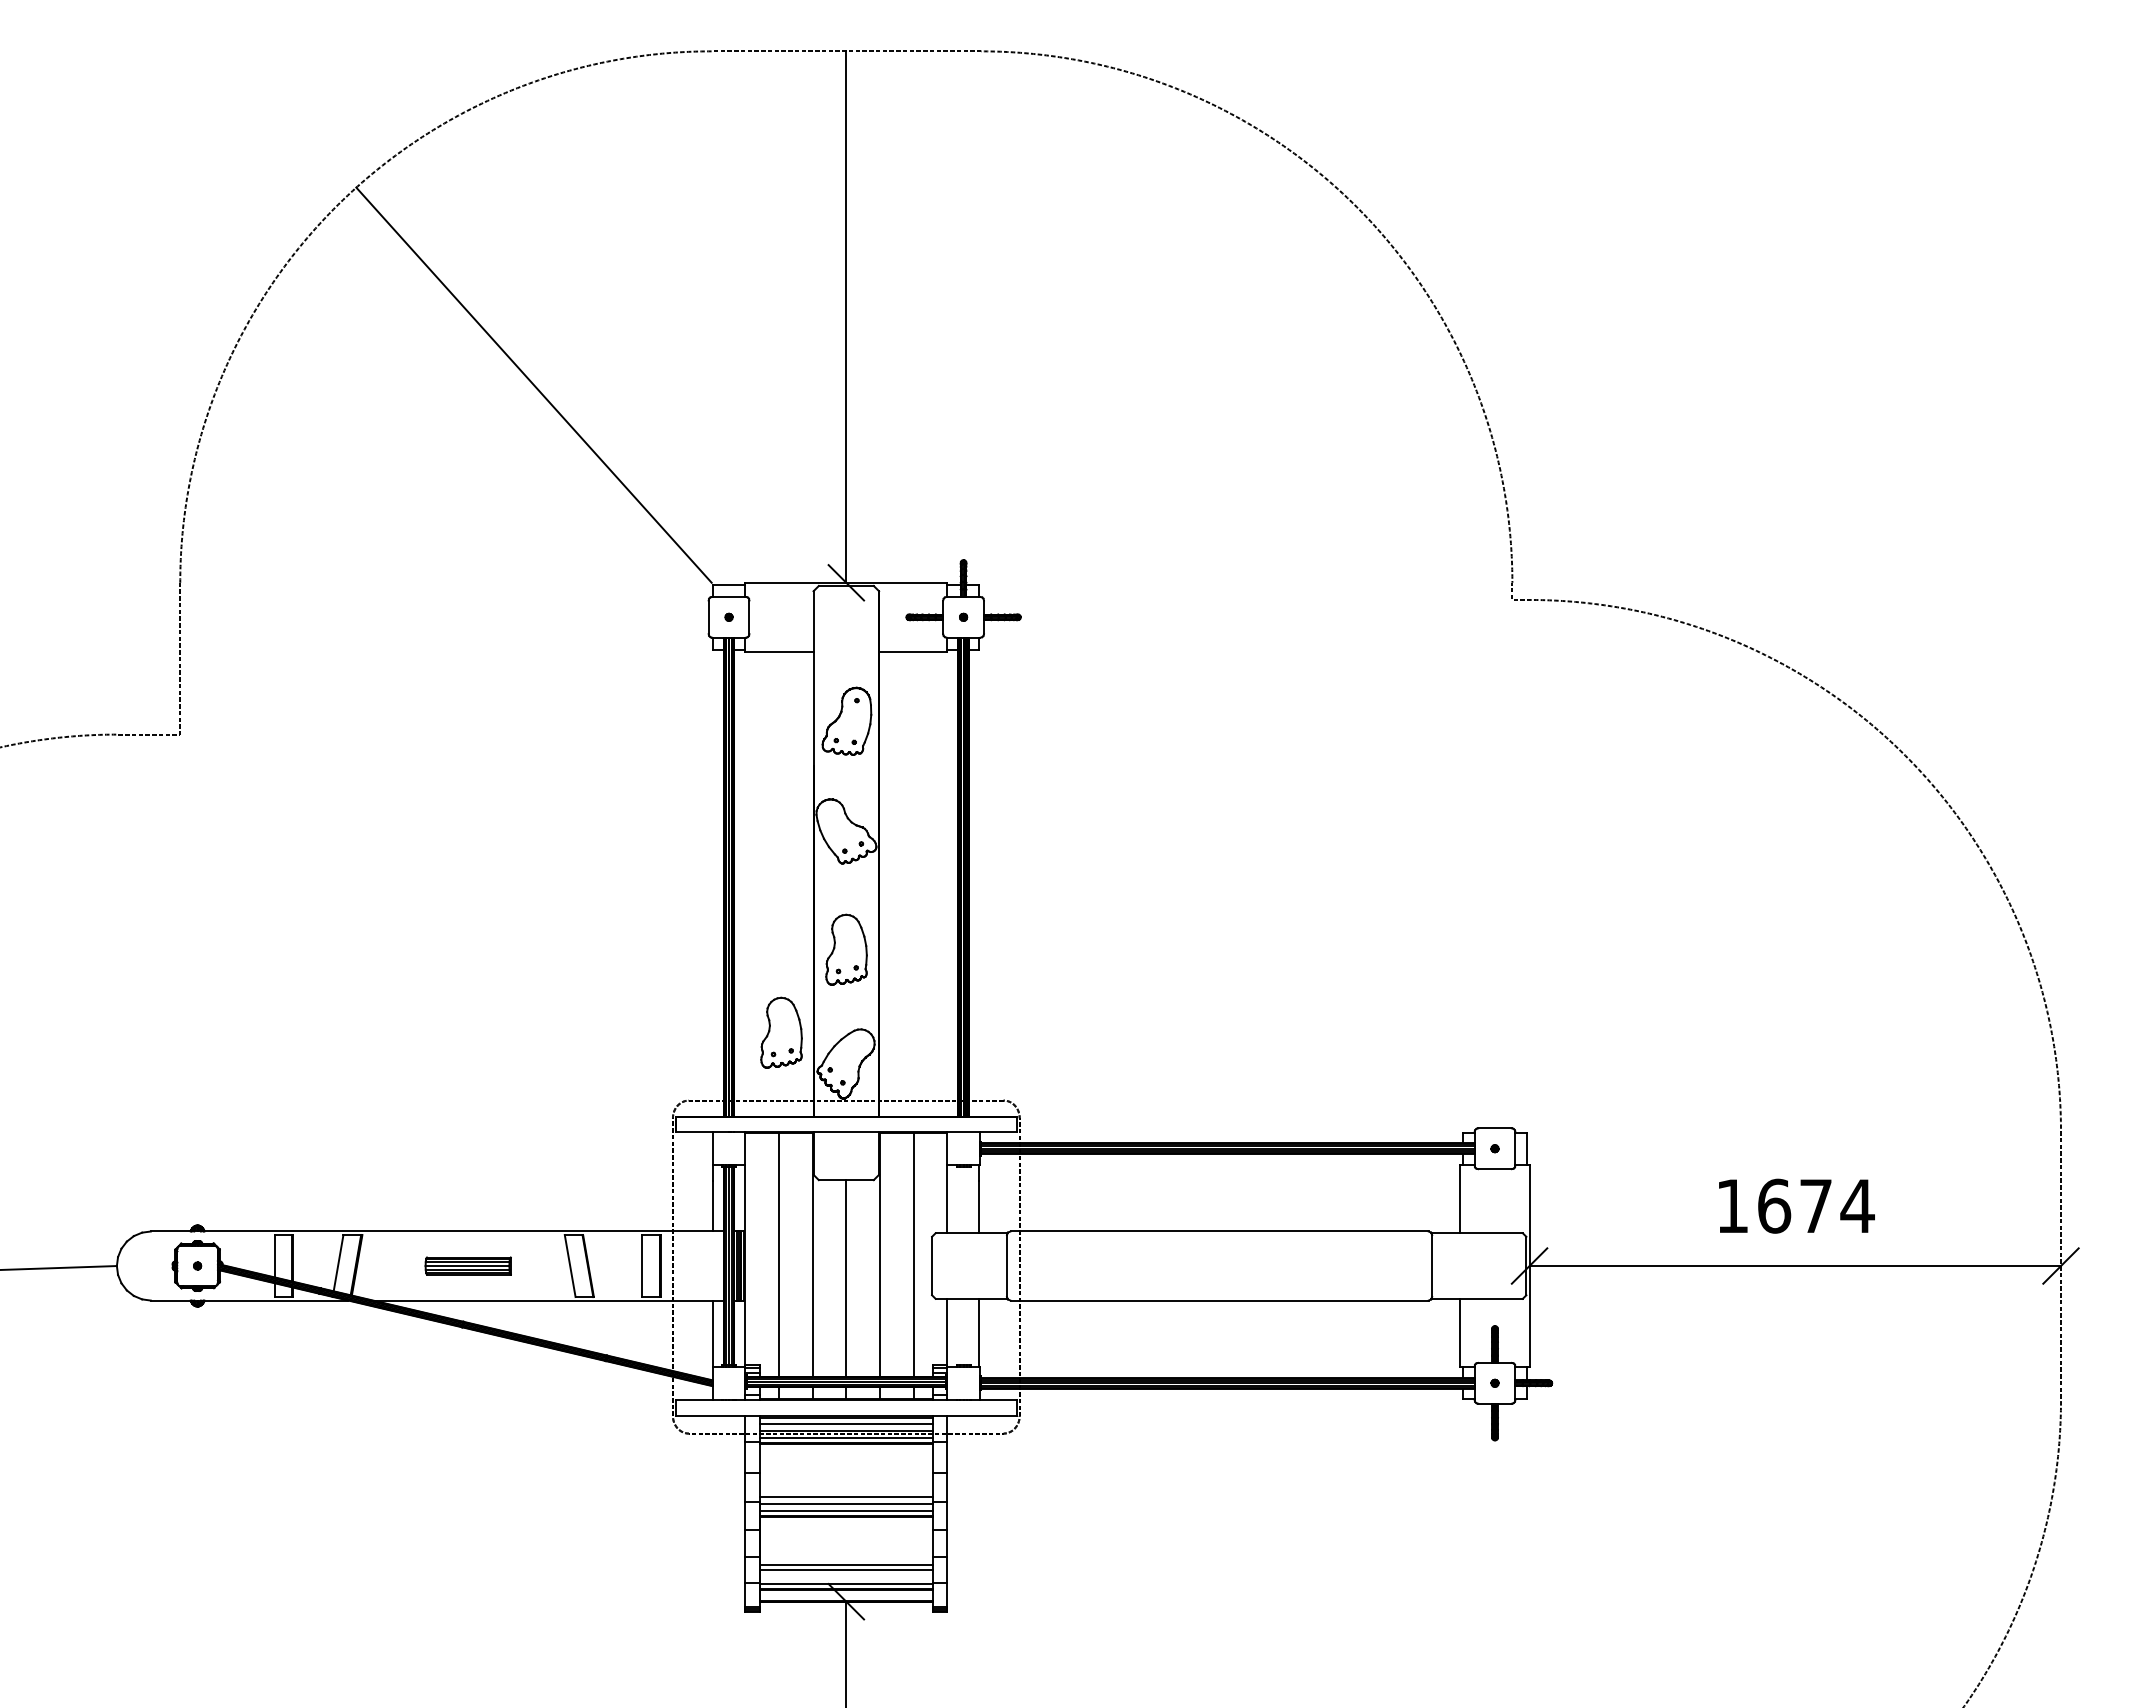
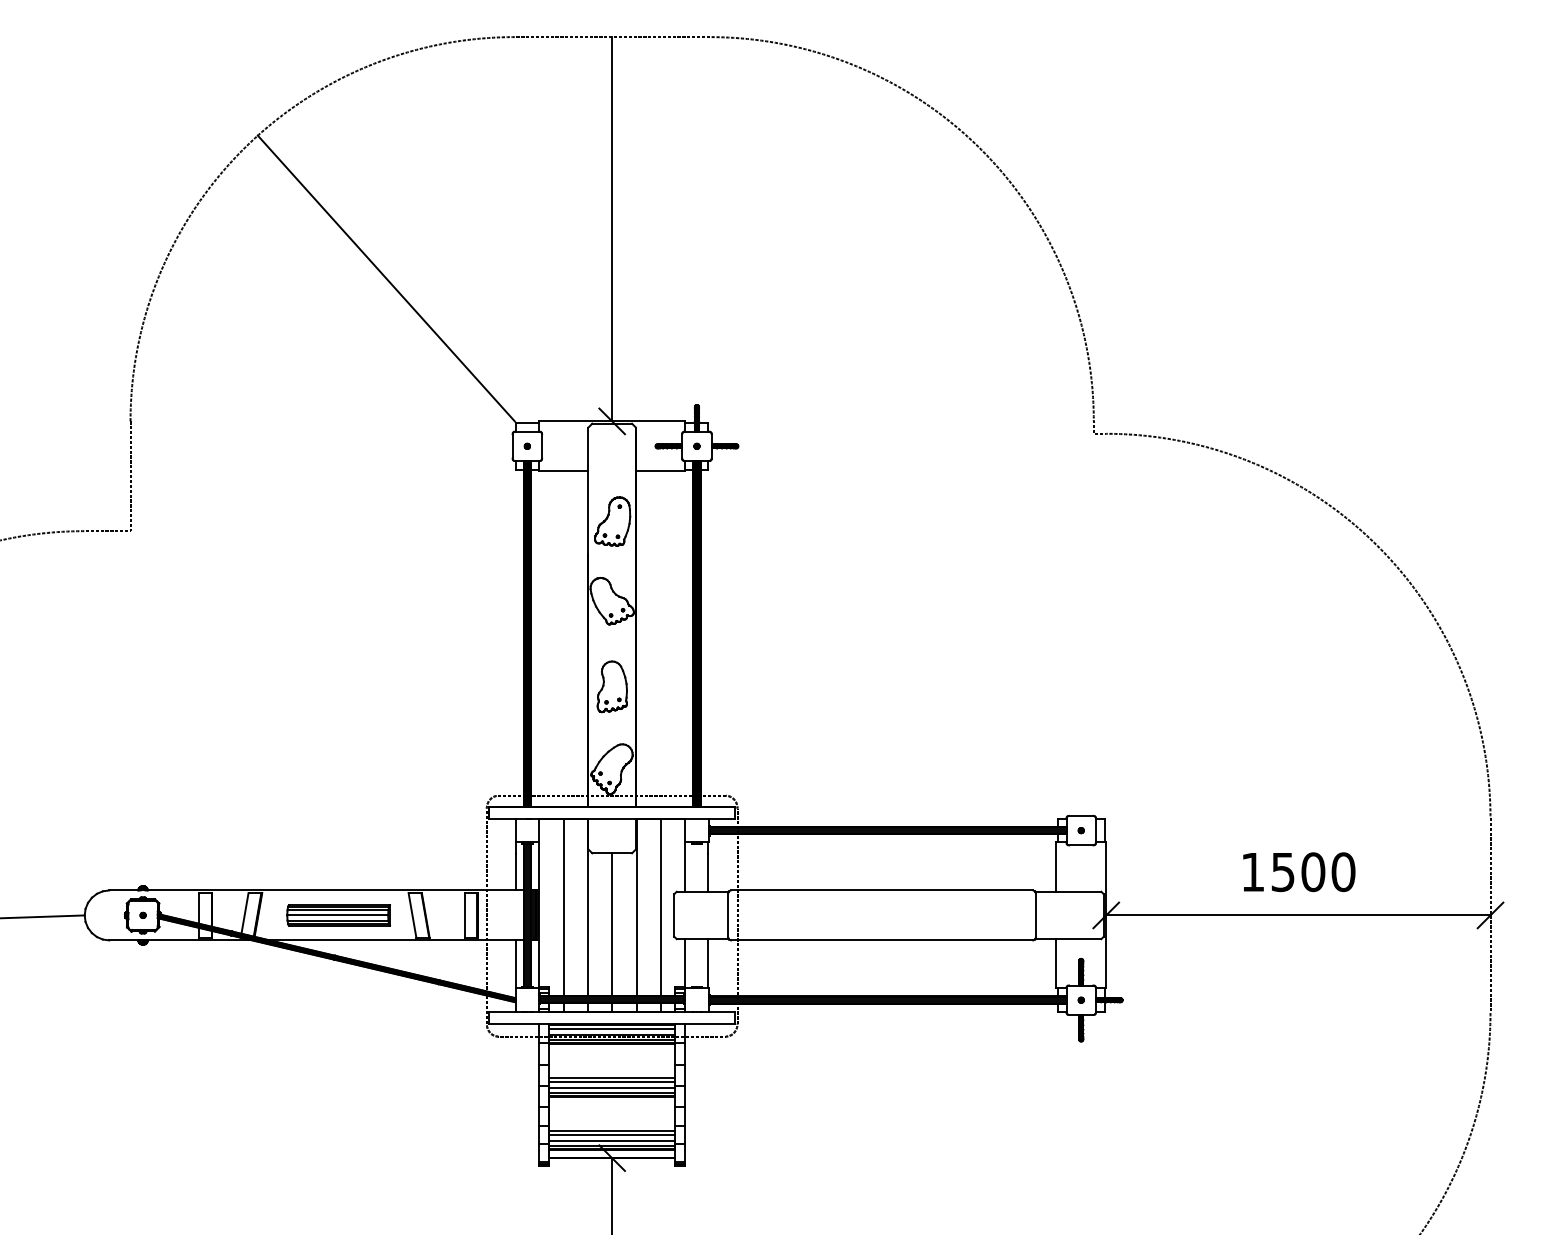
part: (781, 1032) -> (565, 746), removed
text: (1816, 1205) -> (1313, 871), 1674 -> 1500
part: (468, 1265) -> (338, 915), size x1.67
line: (846, 1491) -> (612, 1078), added
line: (846, 1577) -> (612, 1140), added

